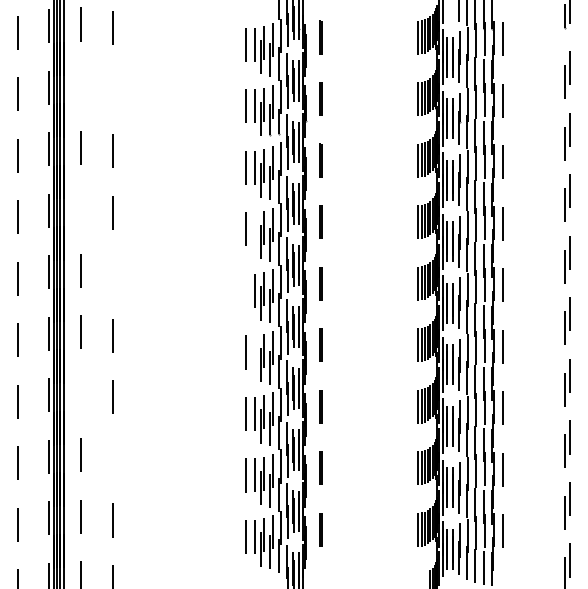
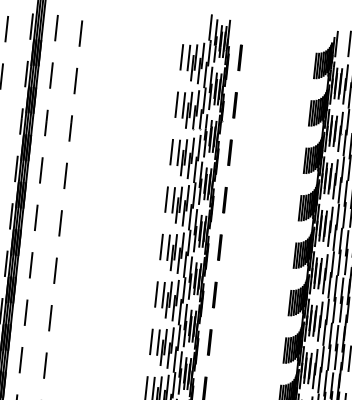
line: (81, 86) -> (51, 75), added
line: (113, 89) -> (75, 80), added
line: (81, 209) -> (41, 170), added
line: (255, 229) -> (173, 200), added
line: (113, 274) -> (60, 223), added
line: (245, 290) -> (161, 246), added
line: (255, 352) -> (163, 295), added
line: (81, 393) -> (26, 312), added
line: (113, 458) -> (45, 365), added

